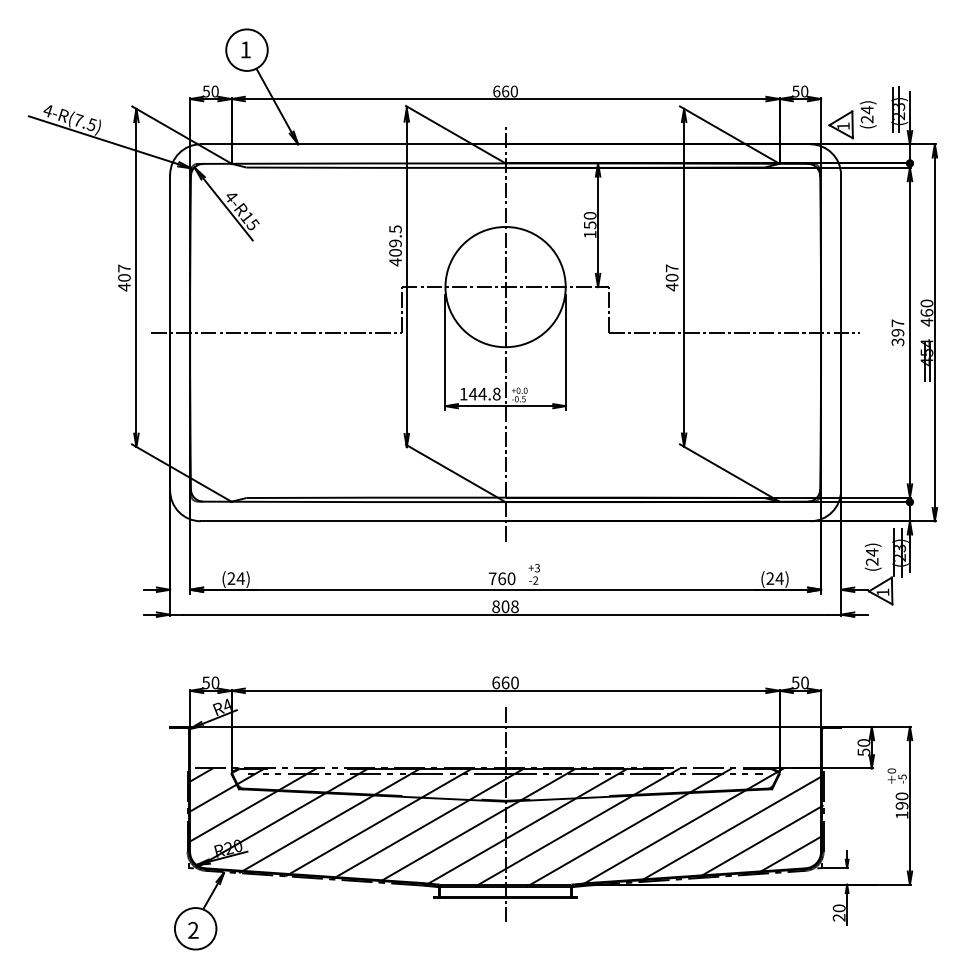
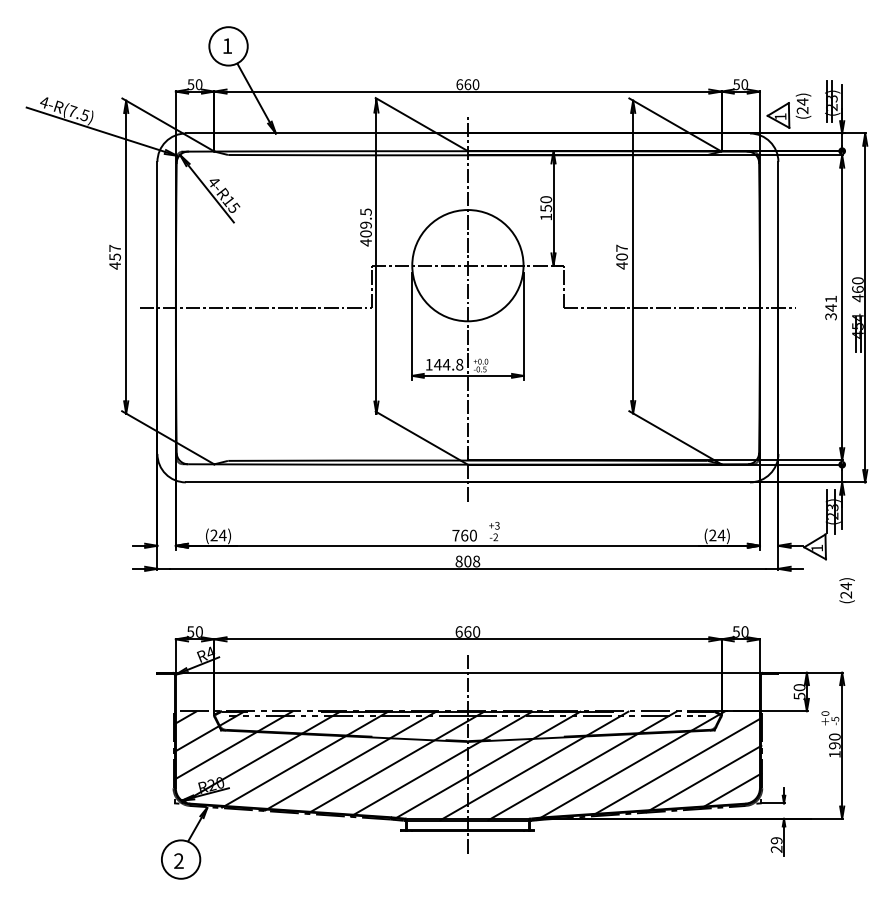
text: (123, 277) -> (114, 256), 407 -> 457
text: (897, 327) -> (830, 303), 397 -> 341
text: (872, 557) -> (846, 590), moved
text: (838, 908) -> (776, 840), 20 -> 29

